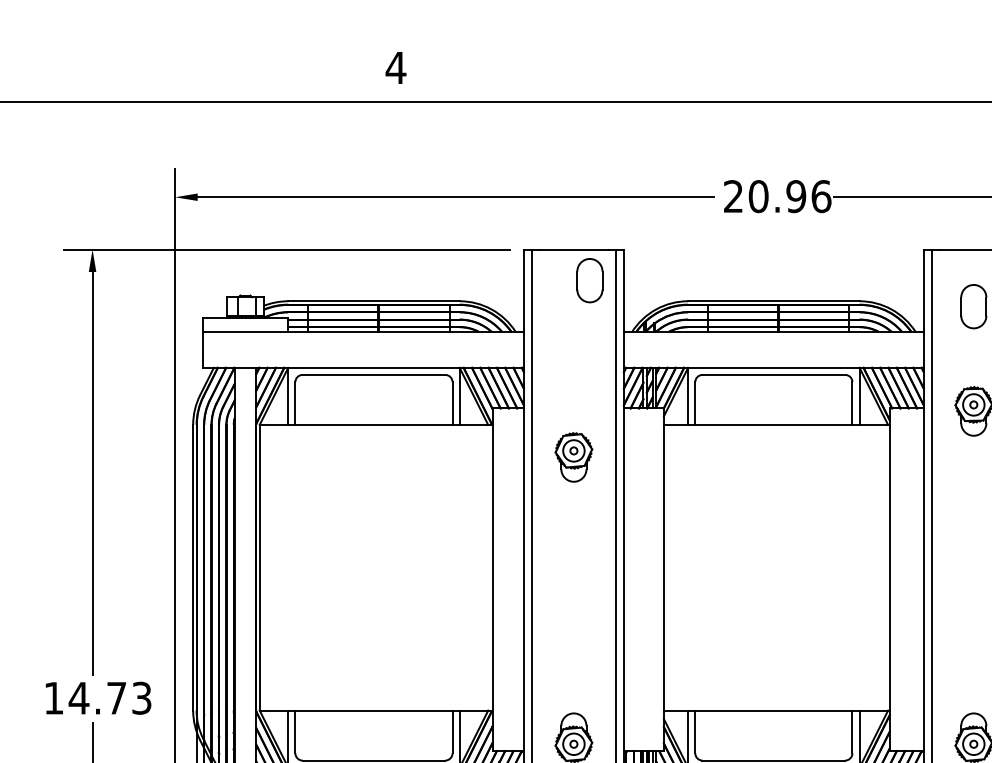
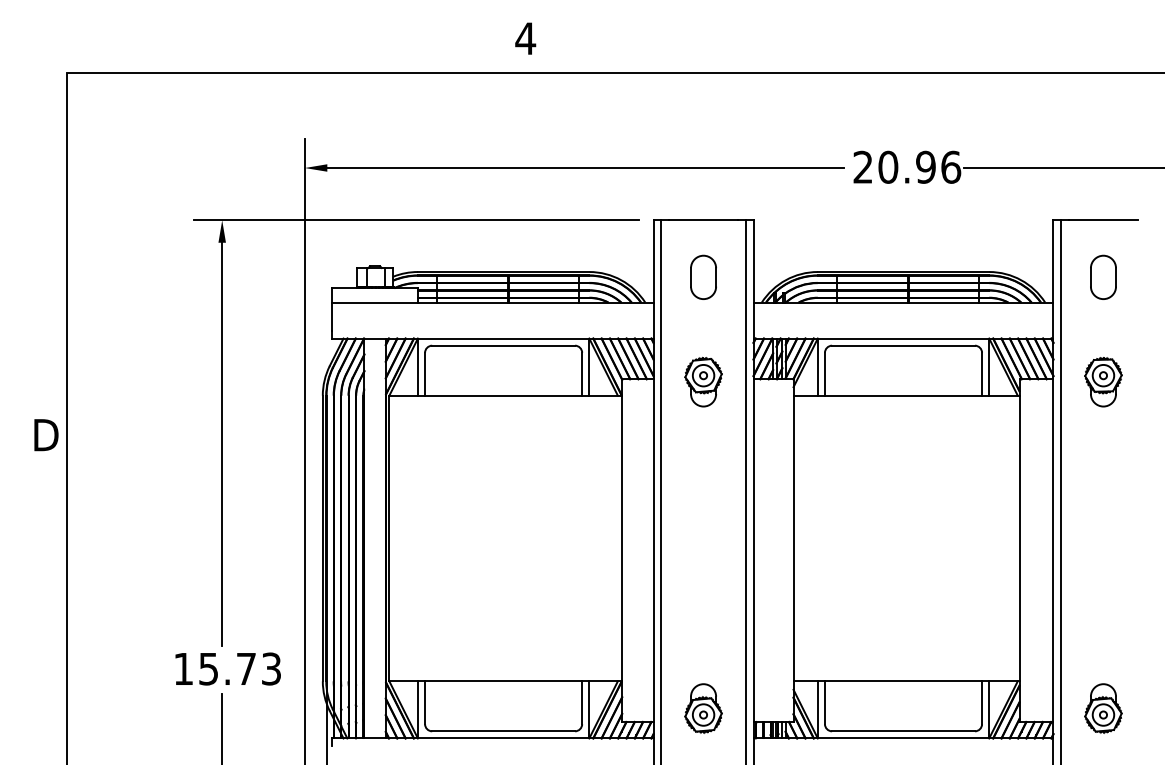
part: (589, 279) -> (703, 276), moved
part: (573, 456) -> (703, 381), moved
text: (78, 698) -> (208, 669), 14.73 -> 15.73

